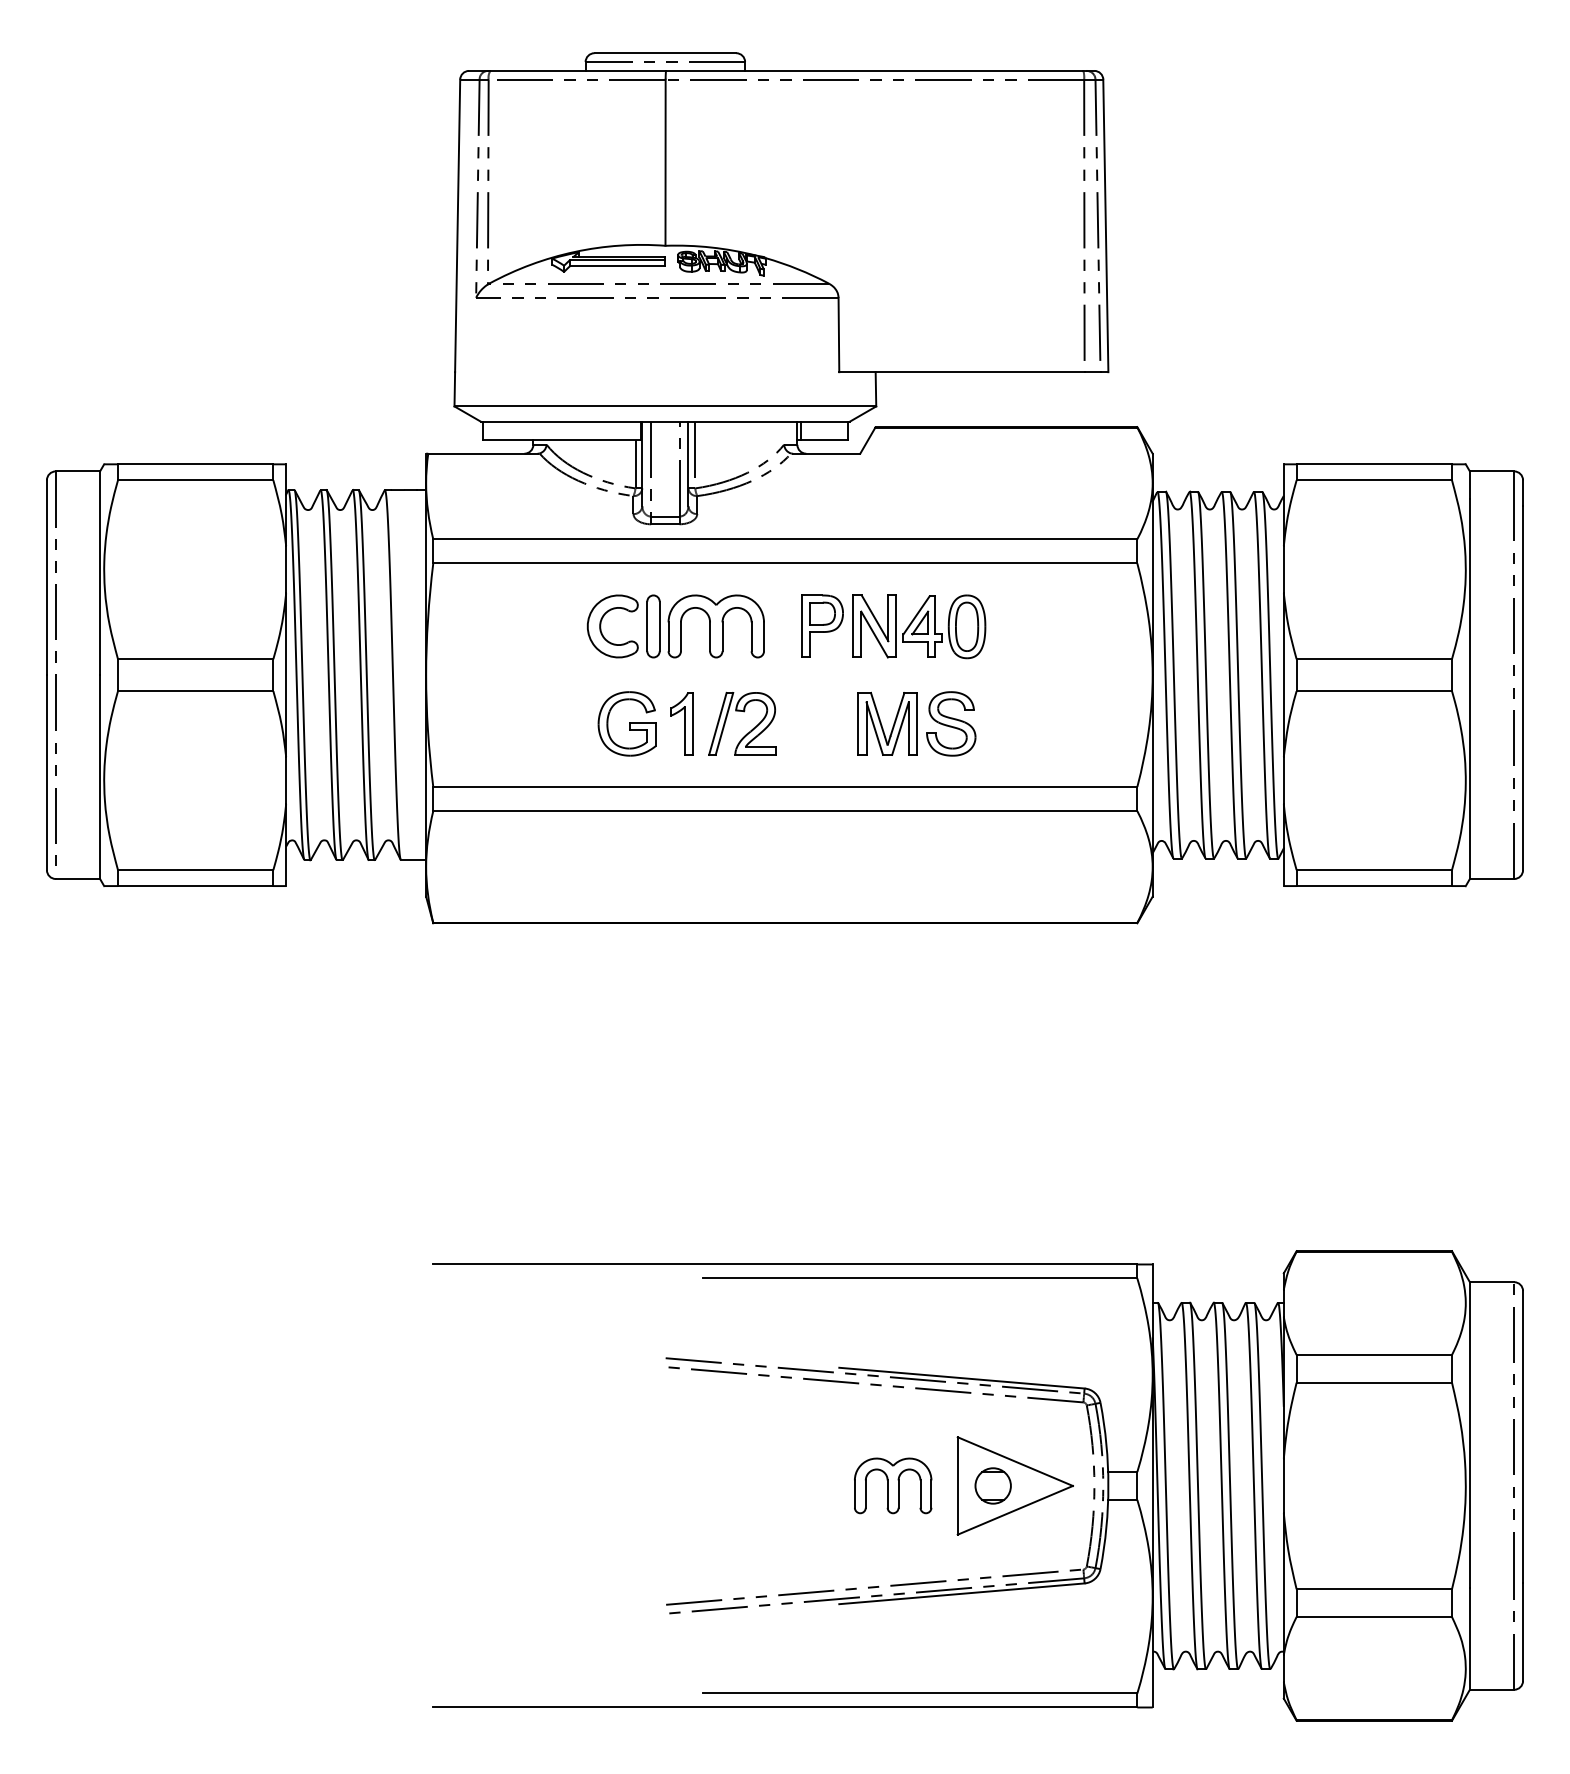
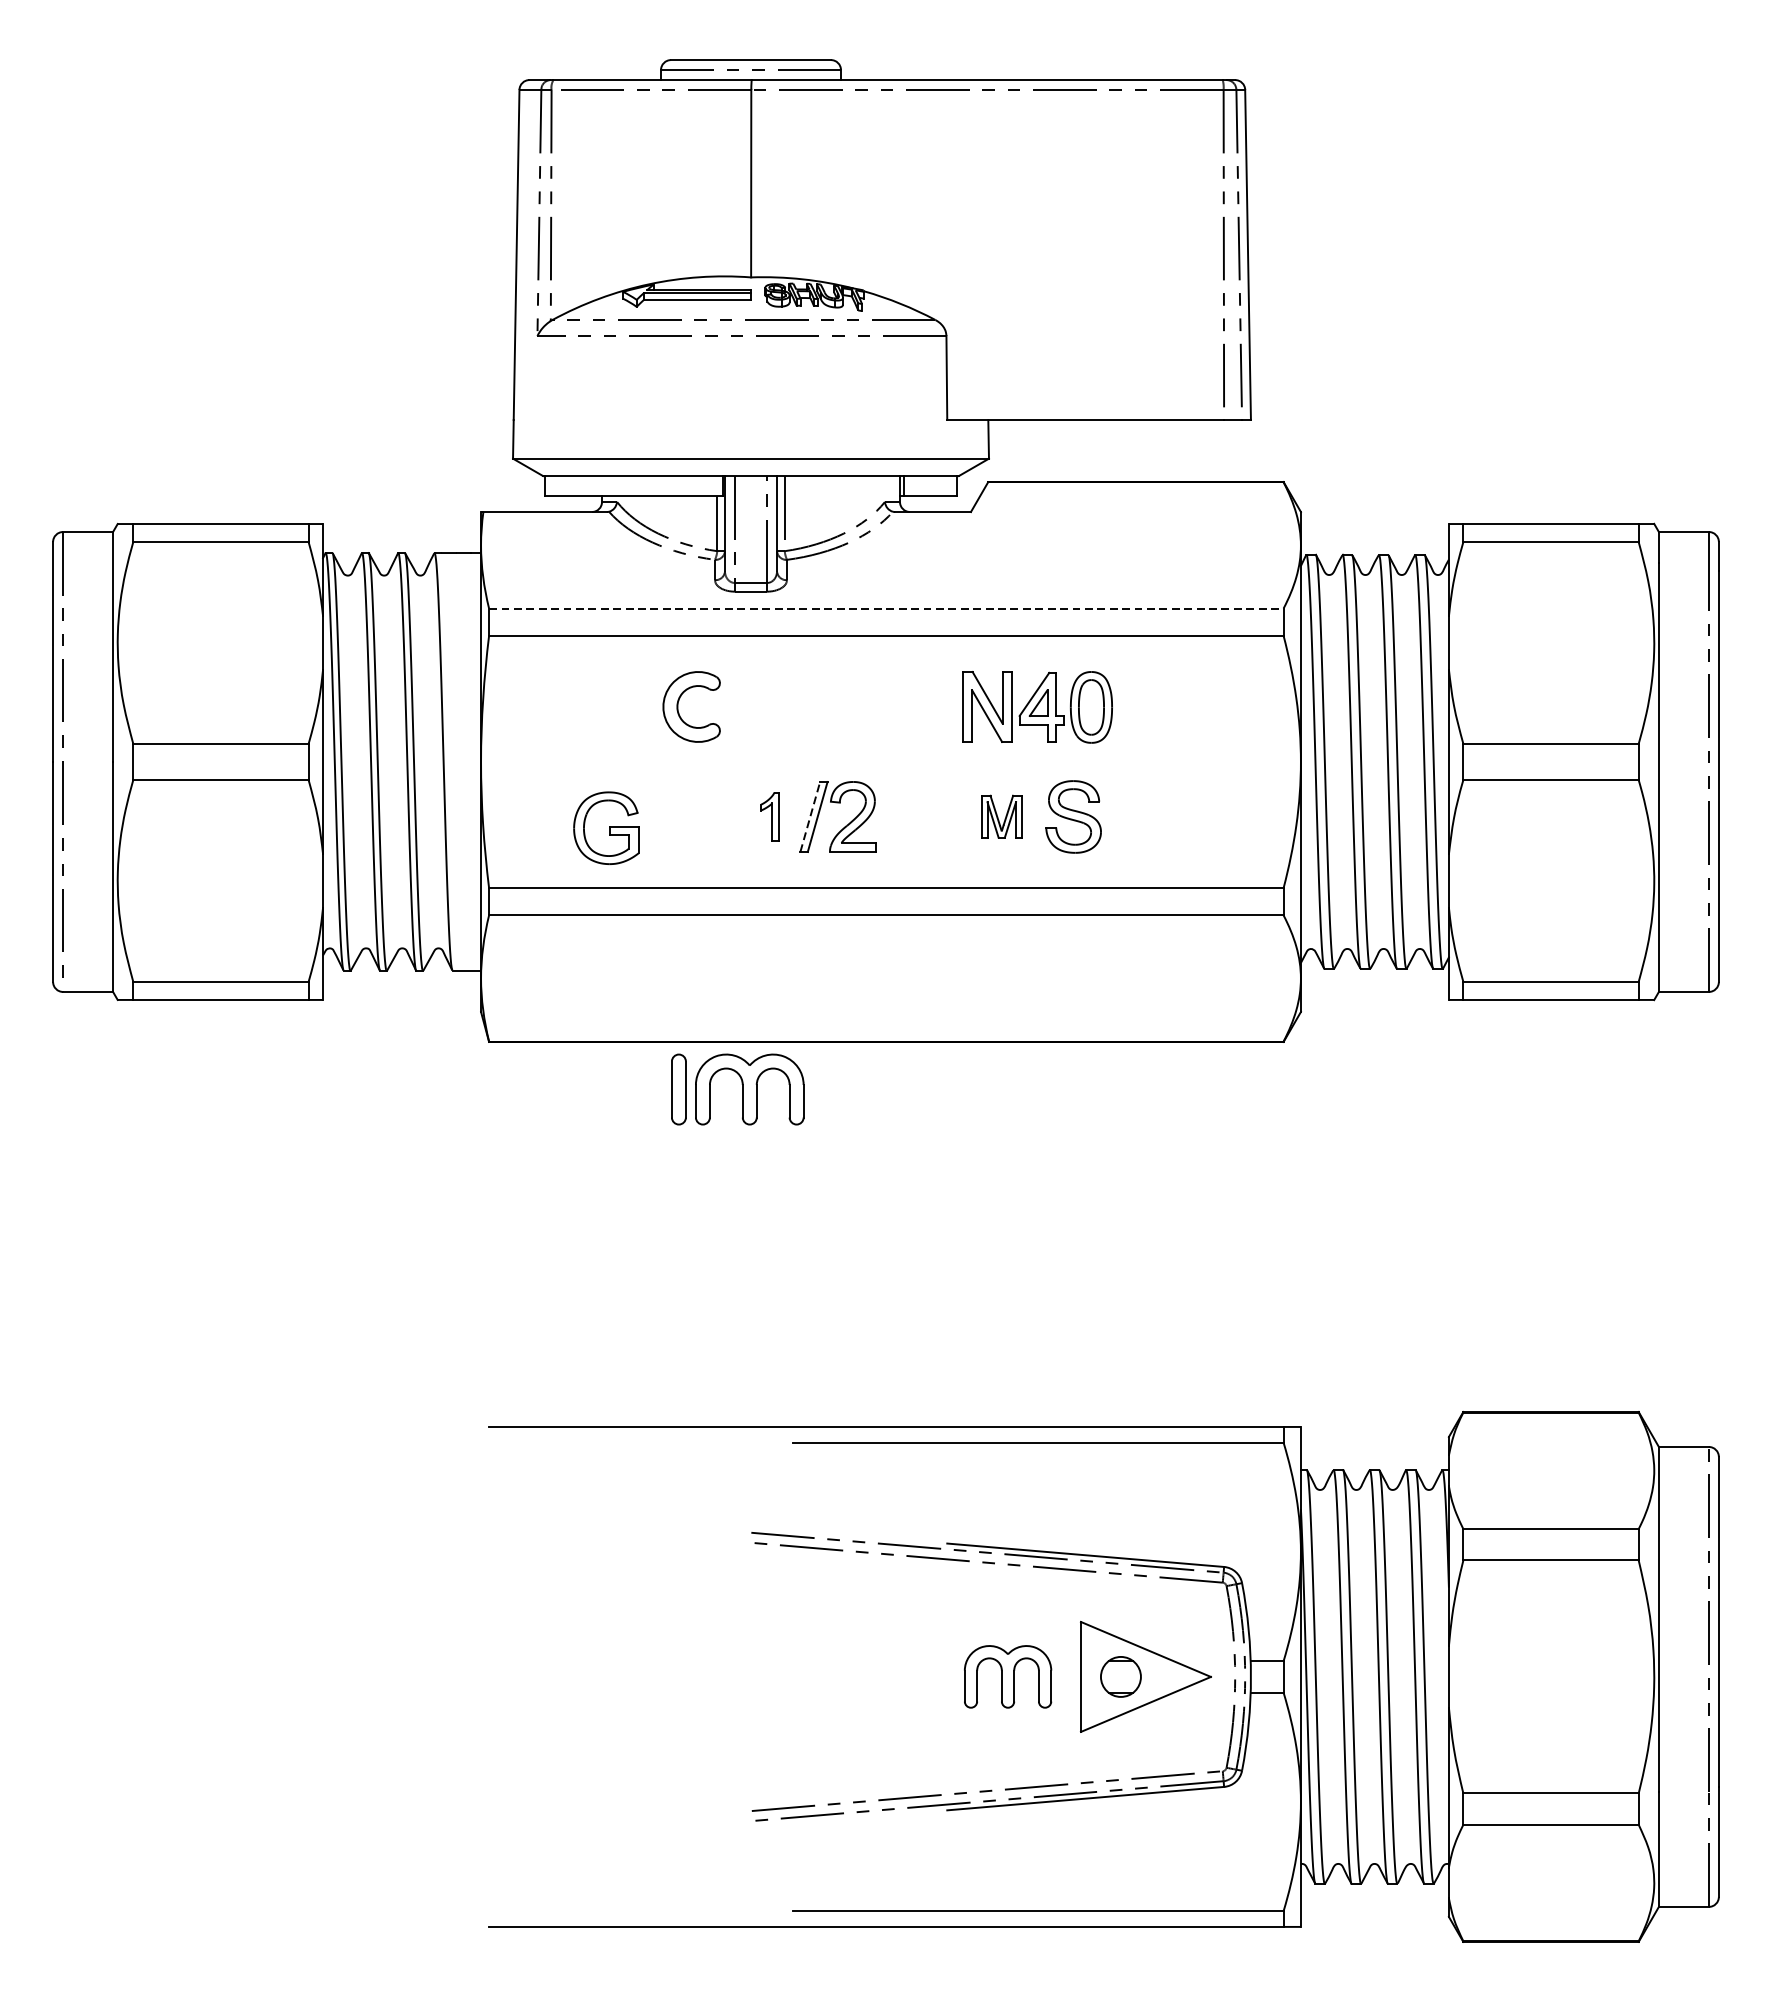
line: (785, 539) -> (886, 608), solid -> dashed
part: (822, 625) -> (928, 705), removed
part: (705, 626) -> (737, 1089), moved
part: (626, 723) -> (605, 827), moved
part: (681, 723) -> (769, 816), size x0.7
line: (718, 723) -> (810, 816), solid -> dashed
part: (887, 723) -> (1001, 816), size x0.6

